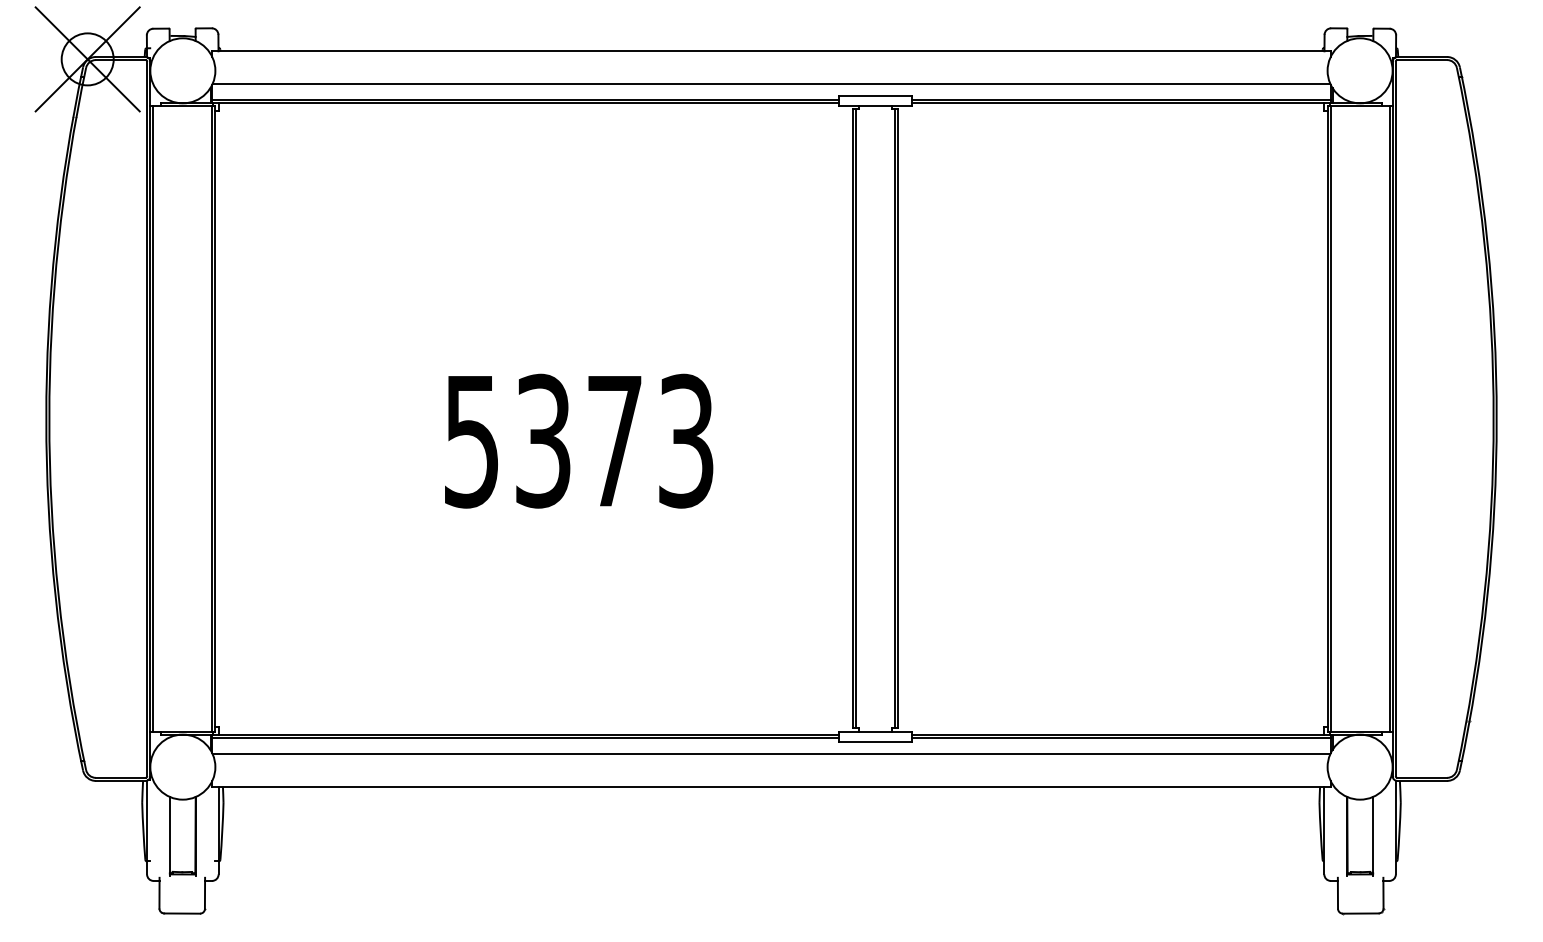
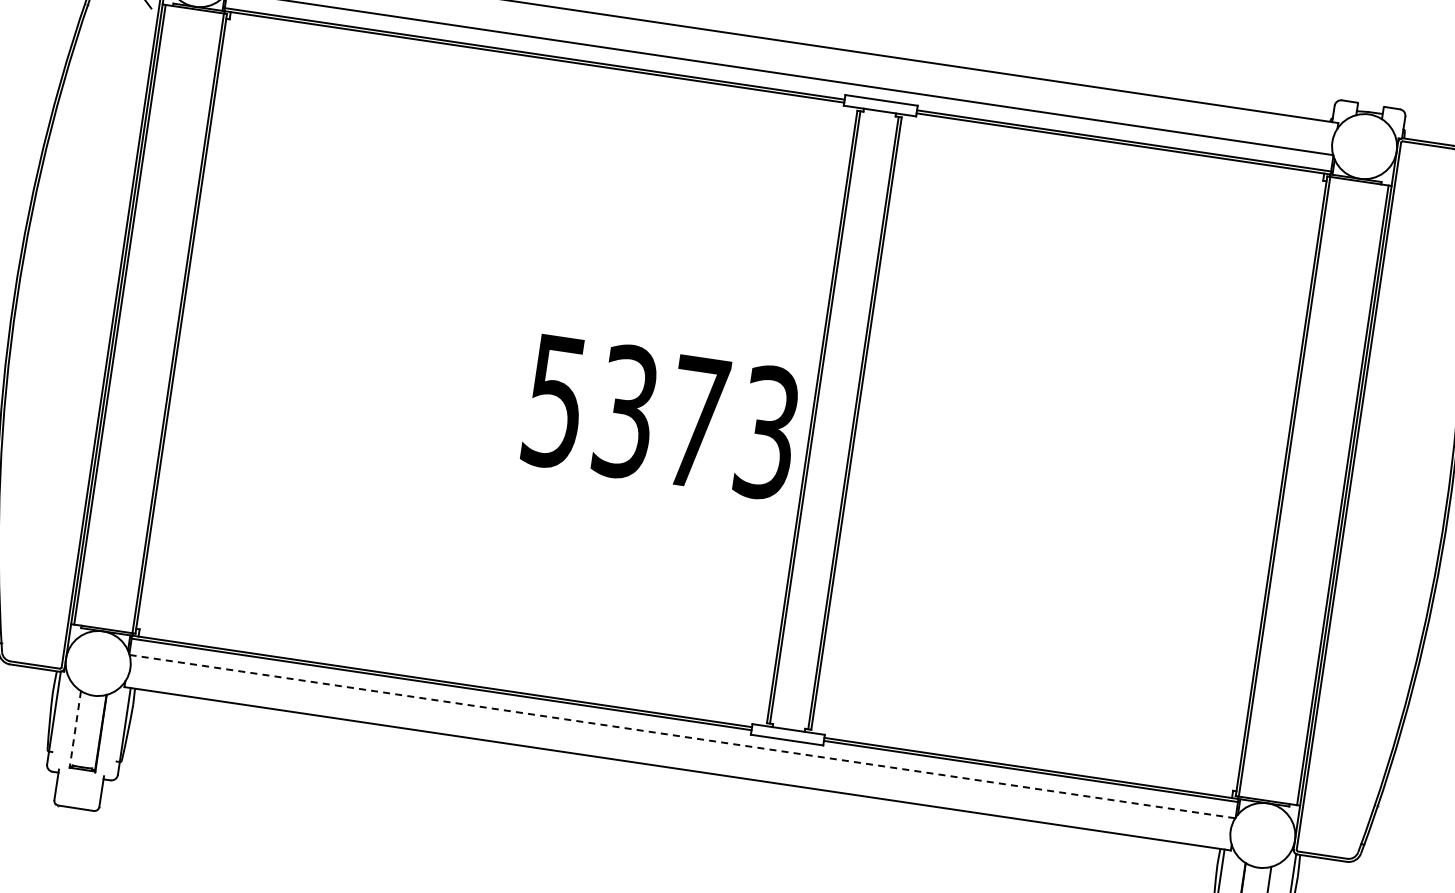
text: (579, 440) -> (661, 416), moved
line: (771, 754) -> (682, 736), solid -> dashed
line: (169, 836) -> (74, 730), solid -> dashed

